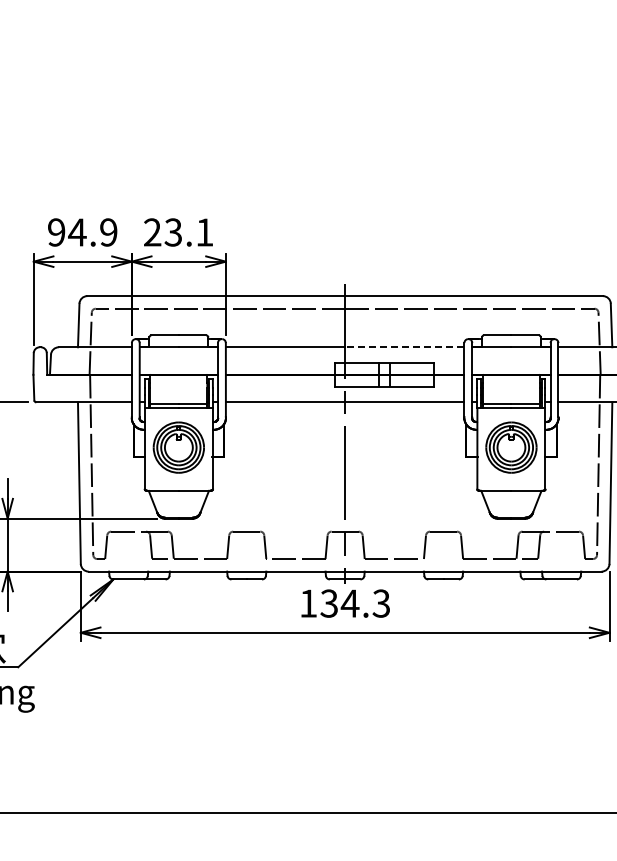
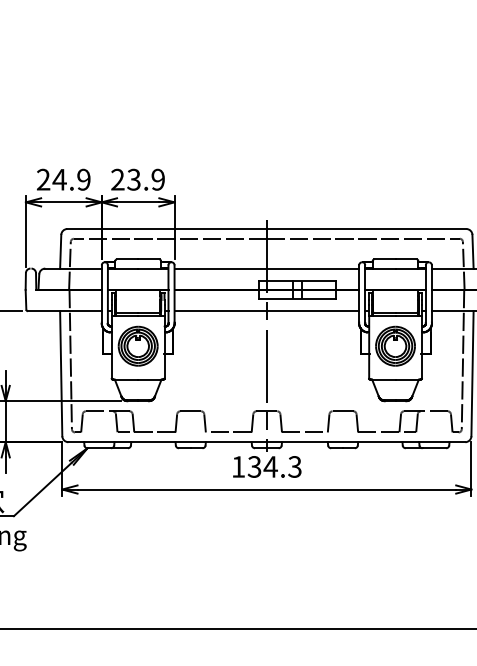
text: (56, 232) -> (43, 179), 94.9 -> 24.9
text: (204, 232) -> (158, 179), 23.1 -> 23.9
line: (404, 347) -> (312, 268), dashed -> solid

